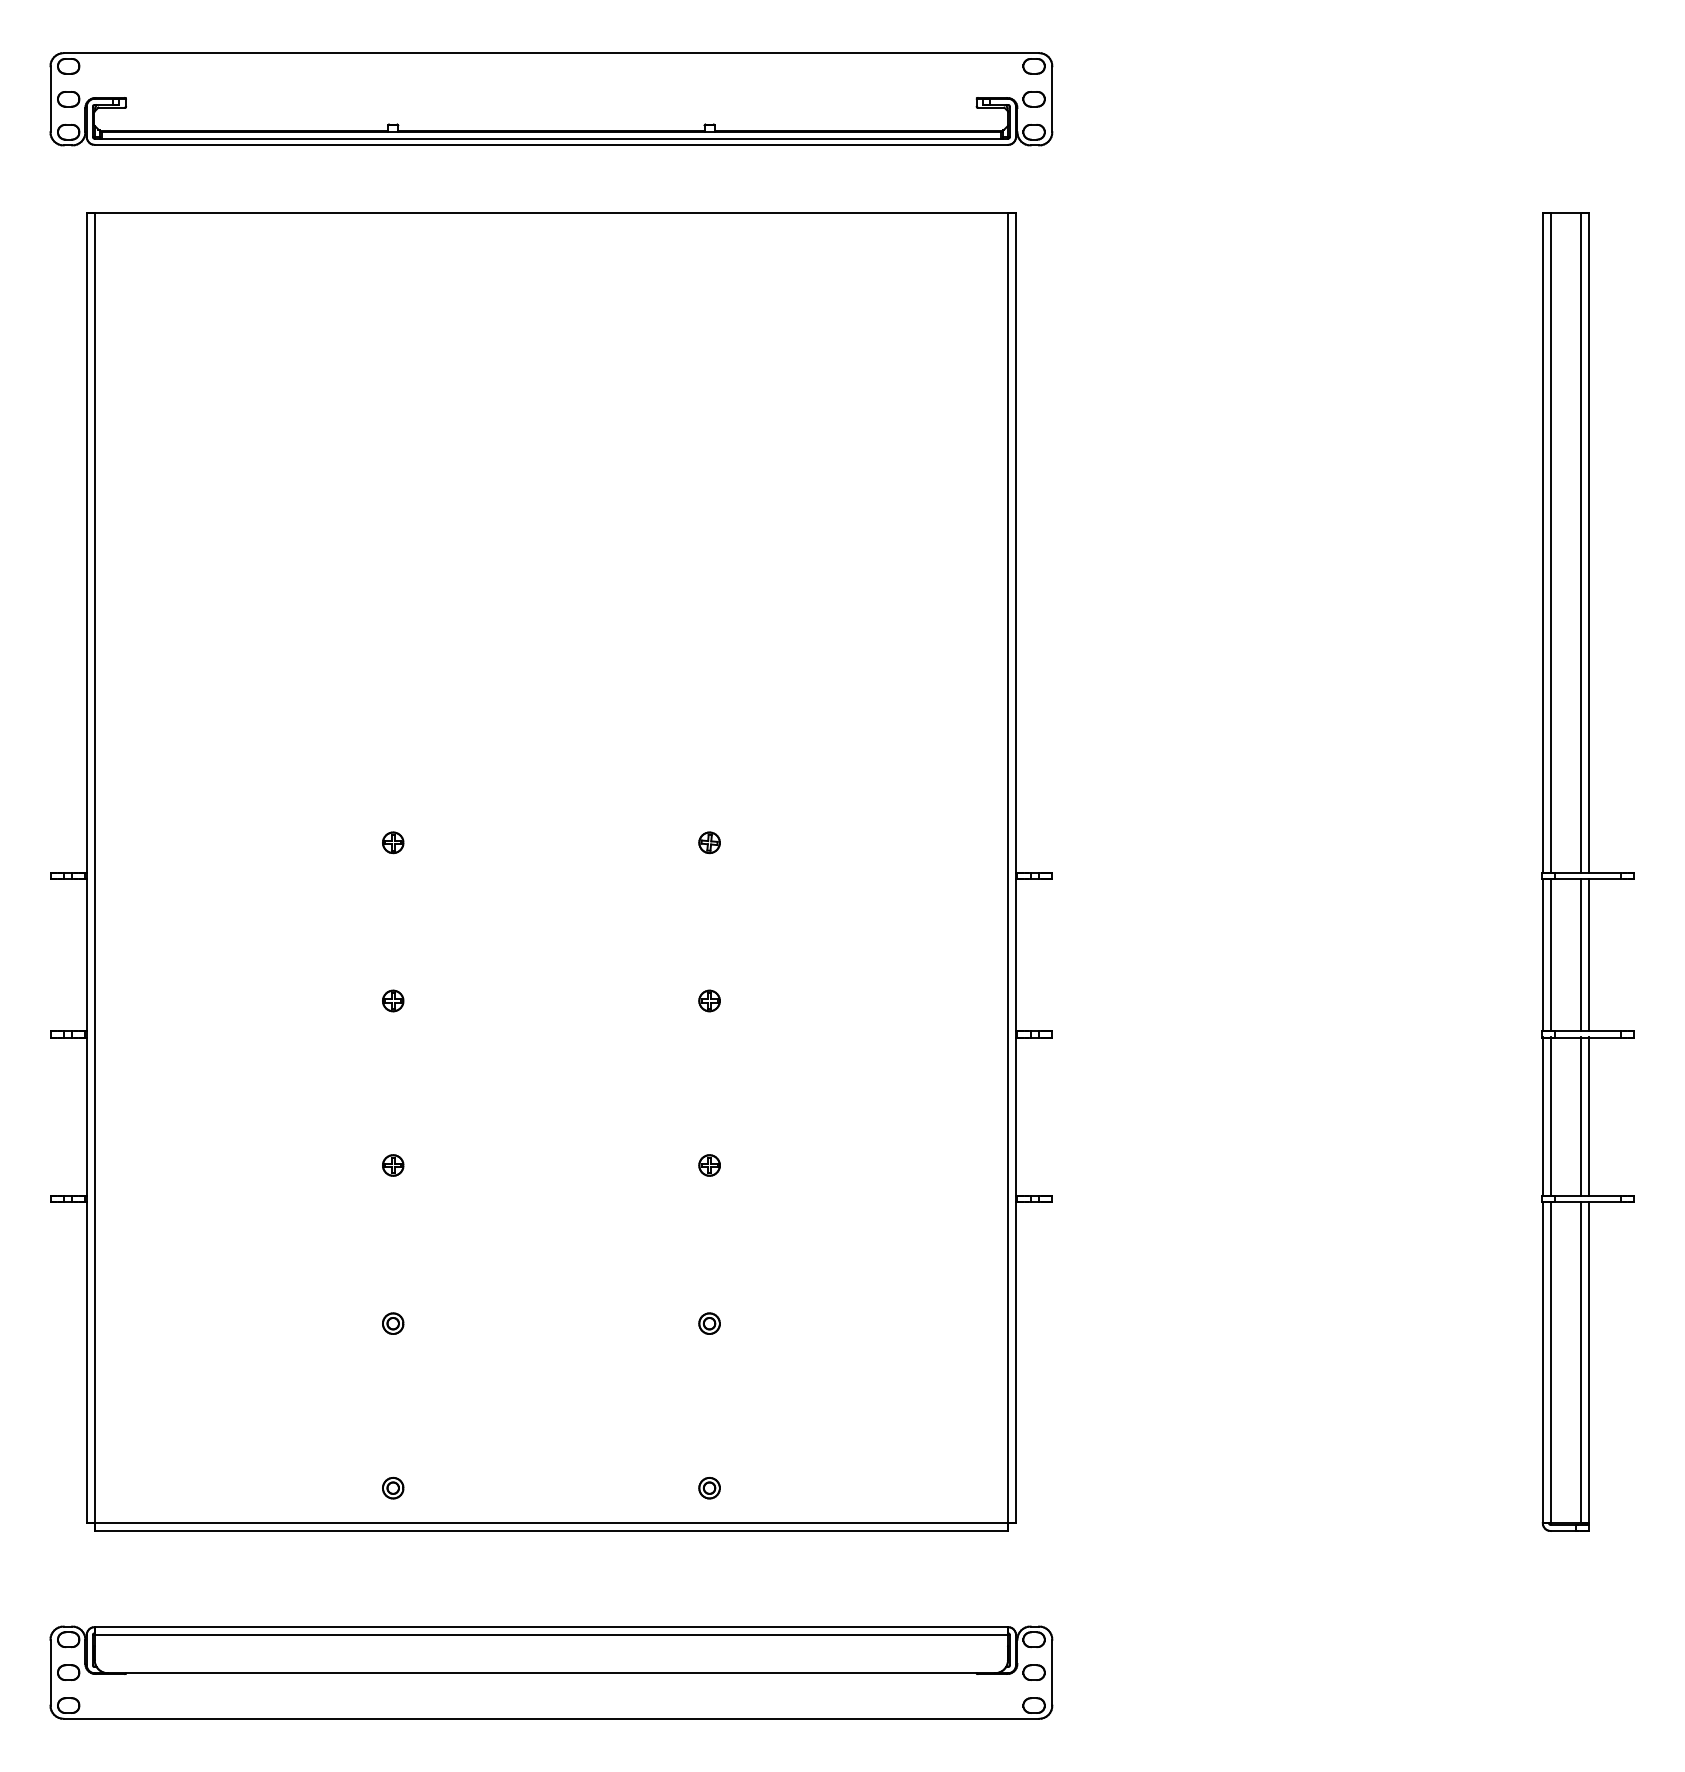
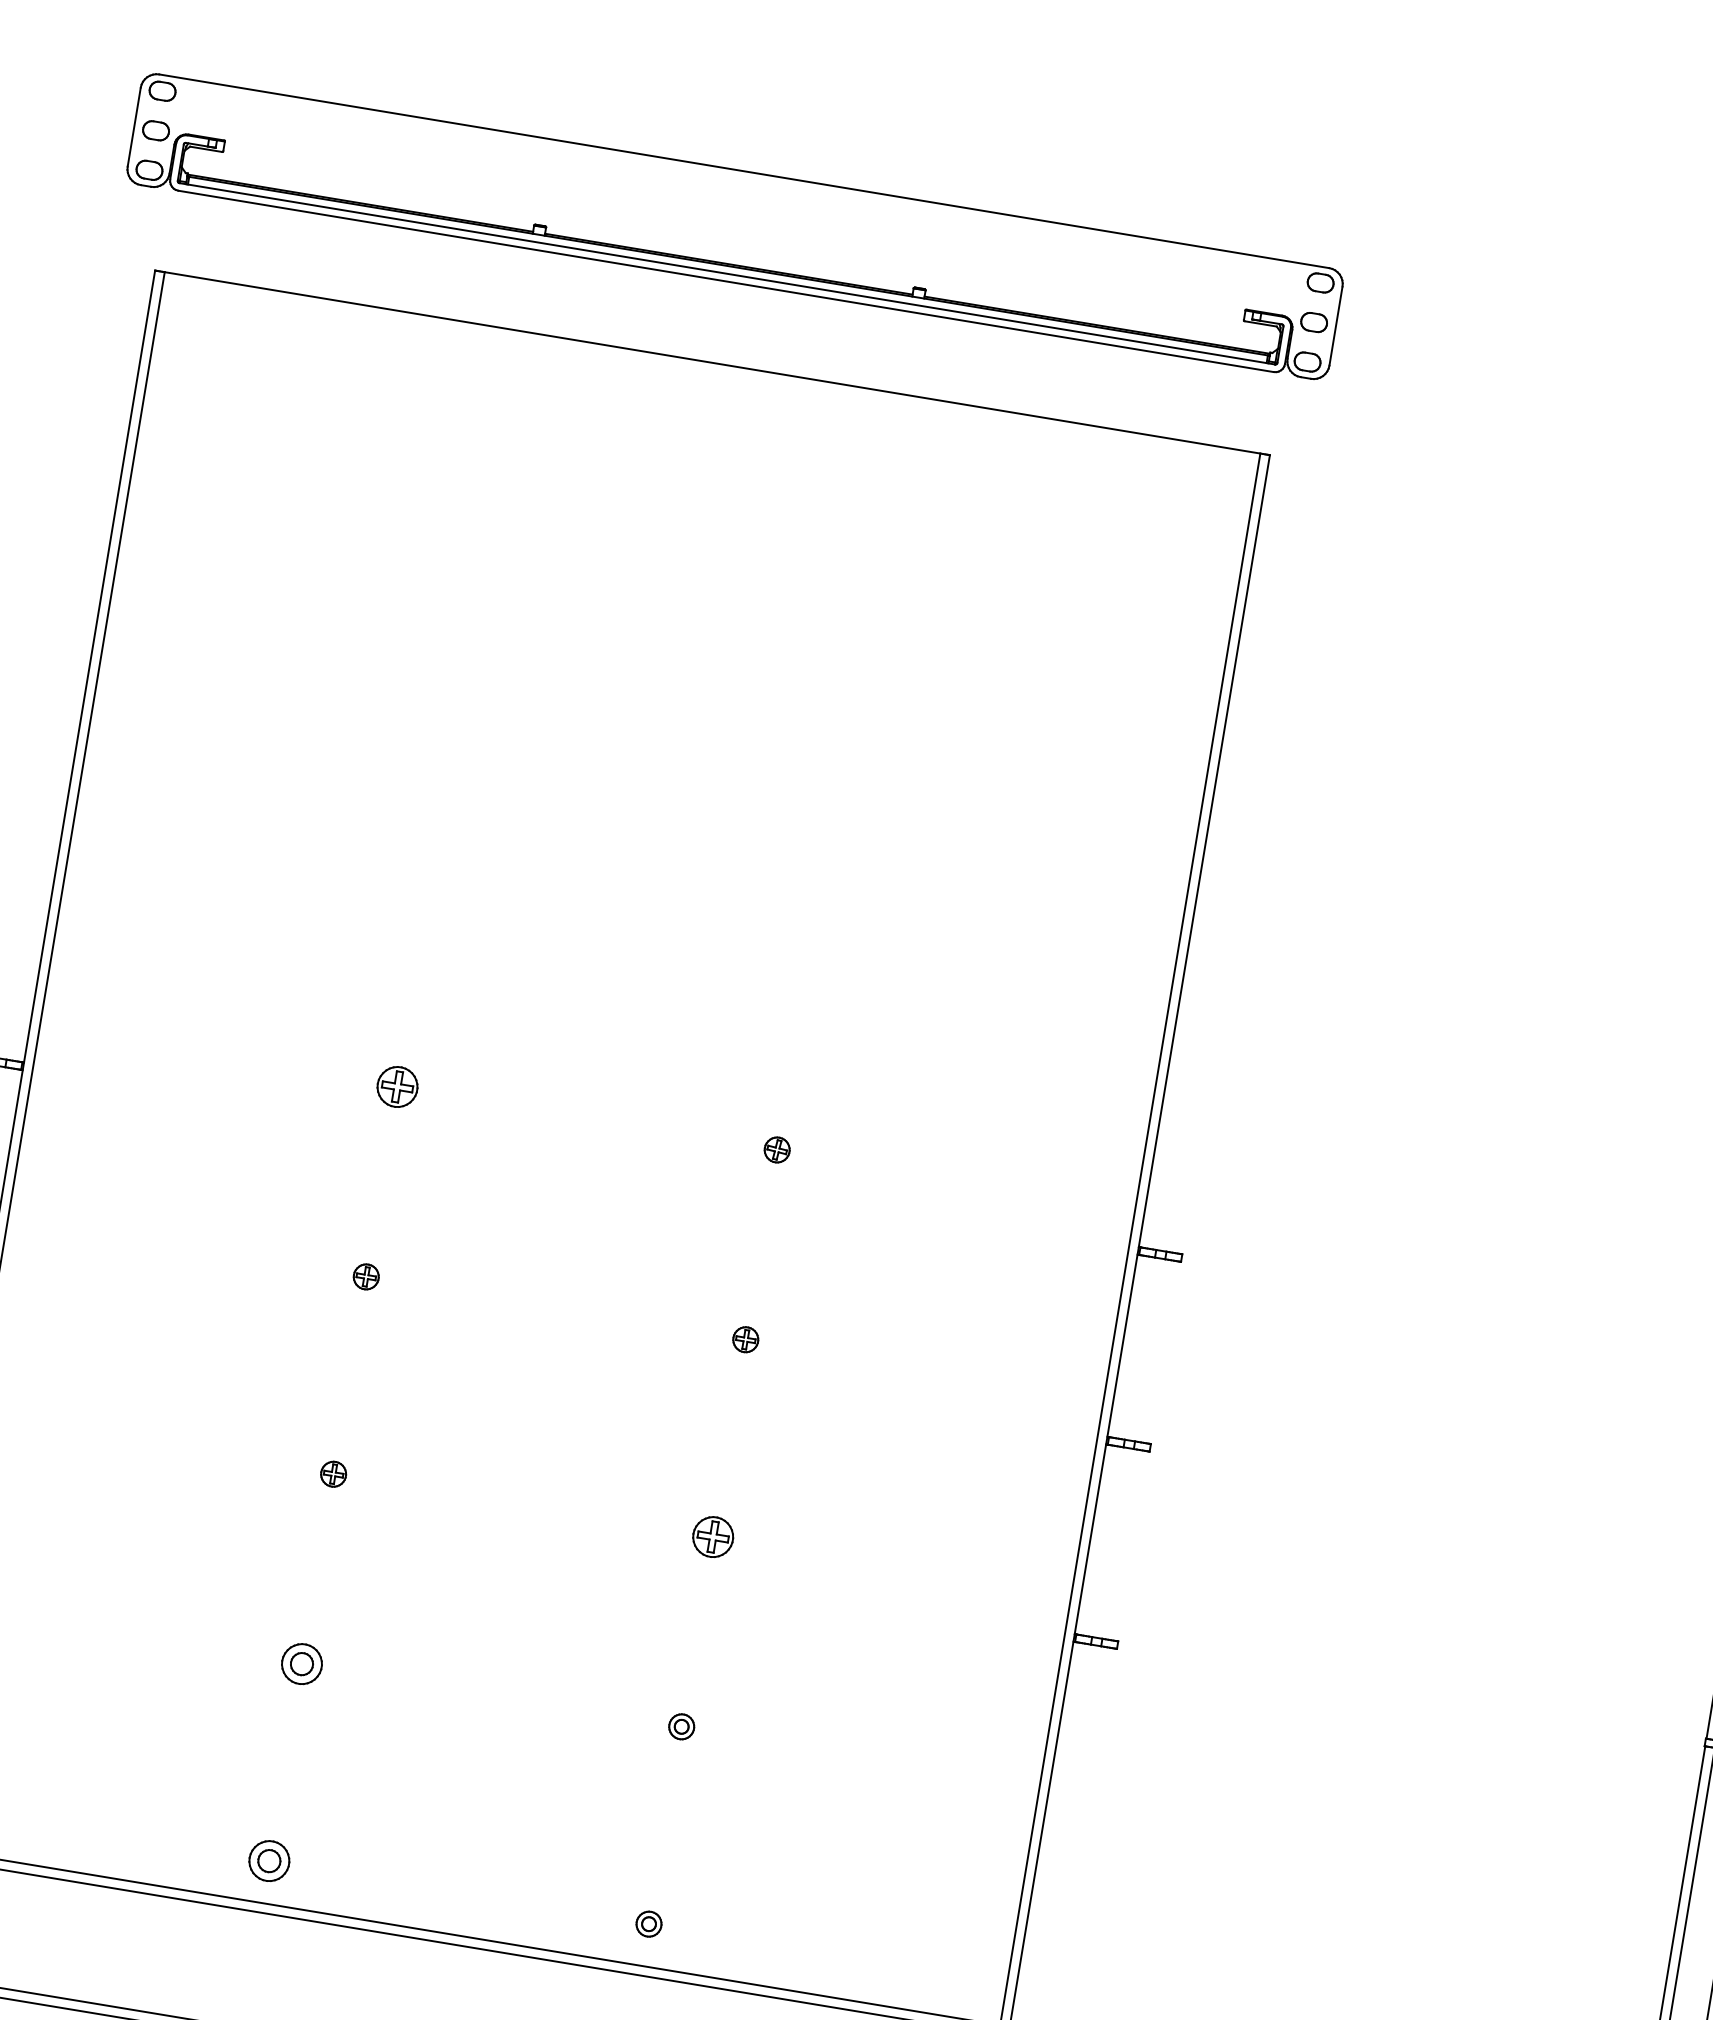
part: (393, 842) -> (398, 1086), size x1.6
part: (709, 1165) -> (713, 1537), size x1.6
part: (393, 1323) -> (302, 1663), size x1.6
part: (393, 1488) -> (269, 1861), size x1.6

